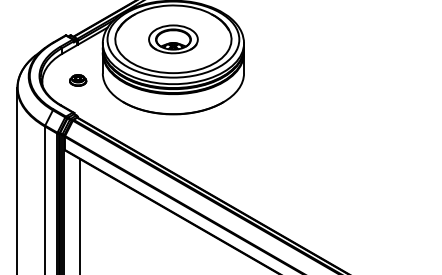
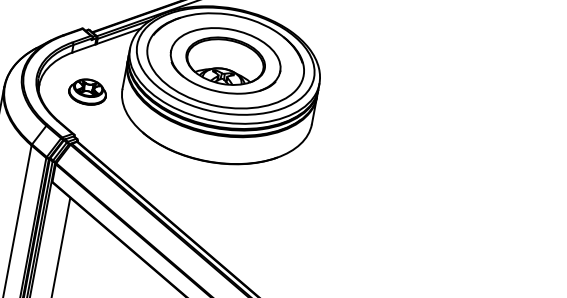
part: (173, 39) -> (225, 61), size x1.67
part: (77, 80) -> (86, 91), size x1.67

